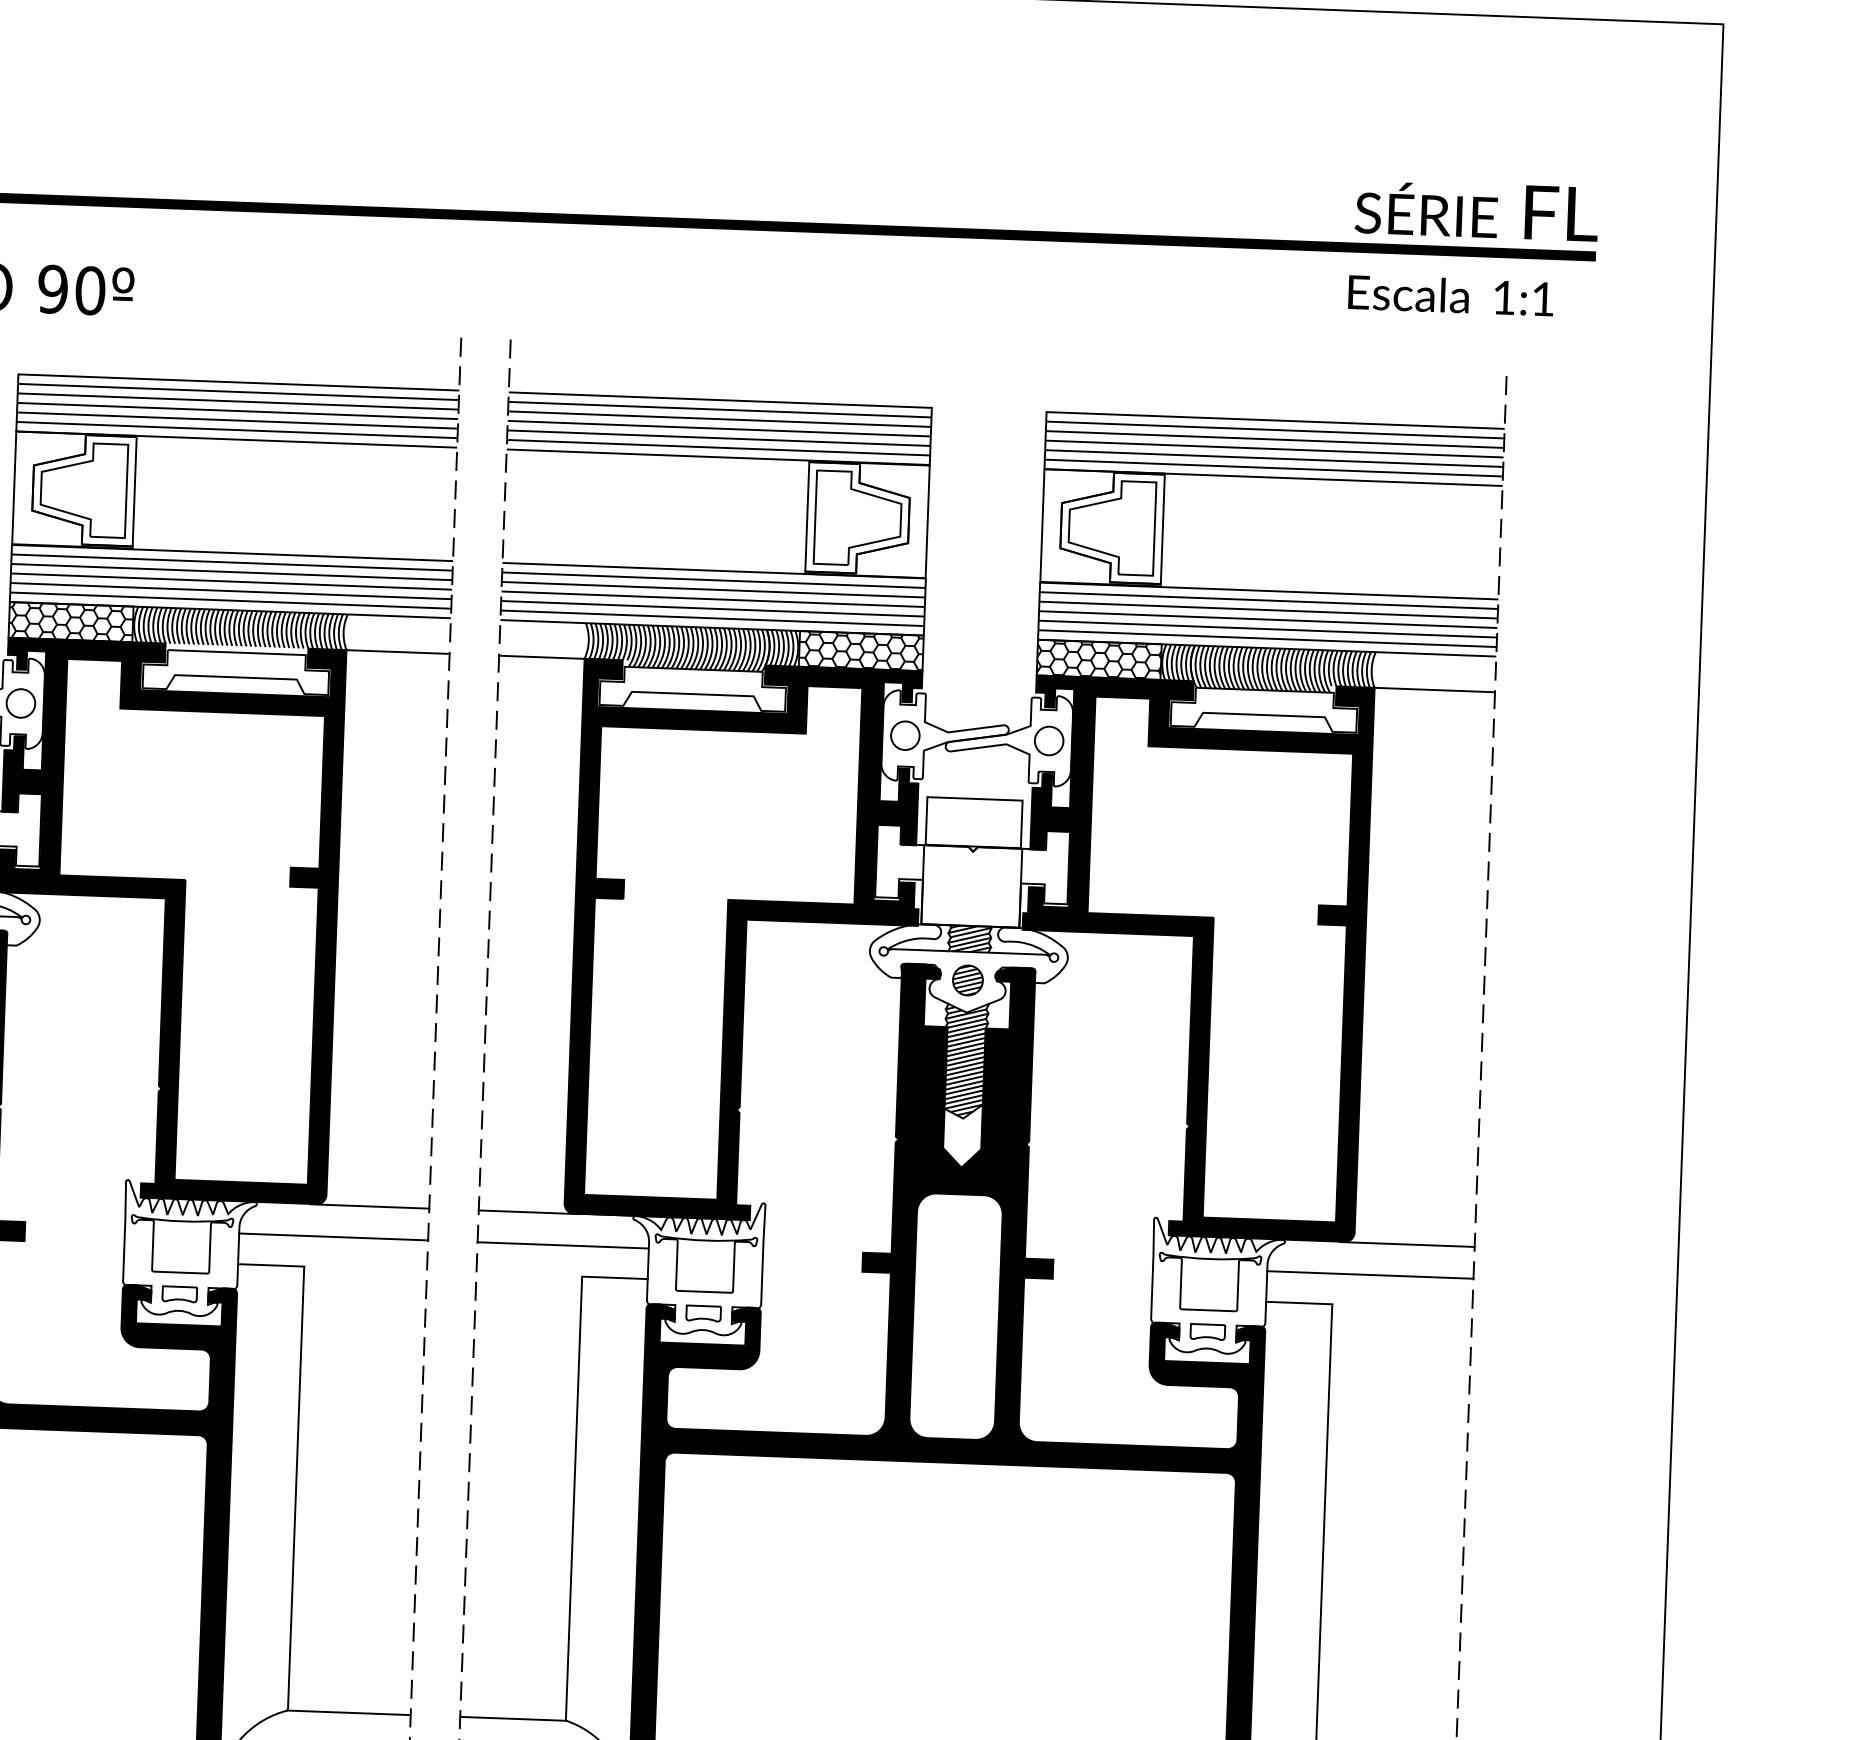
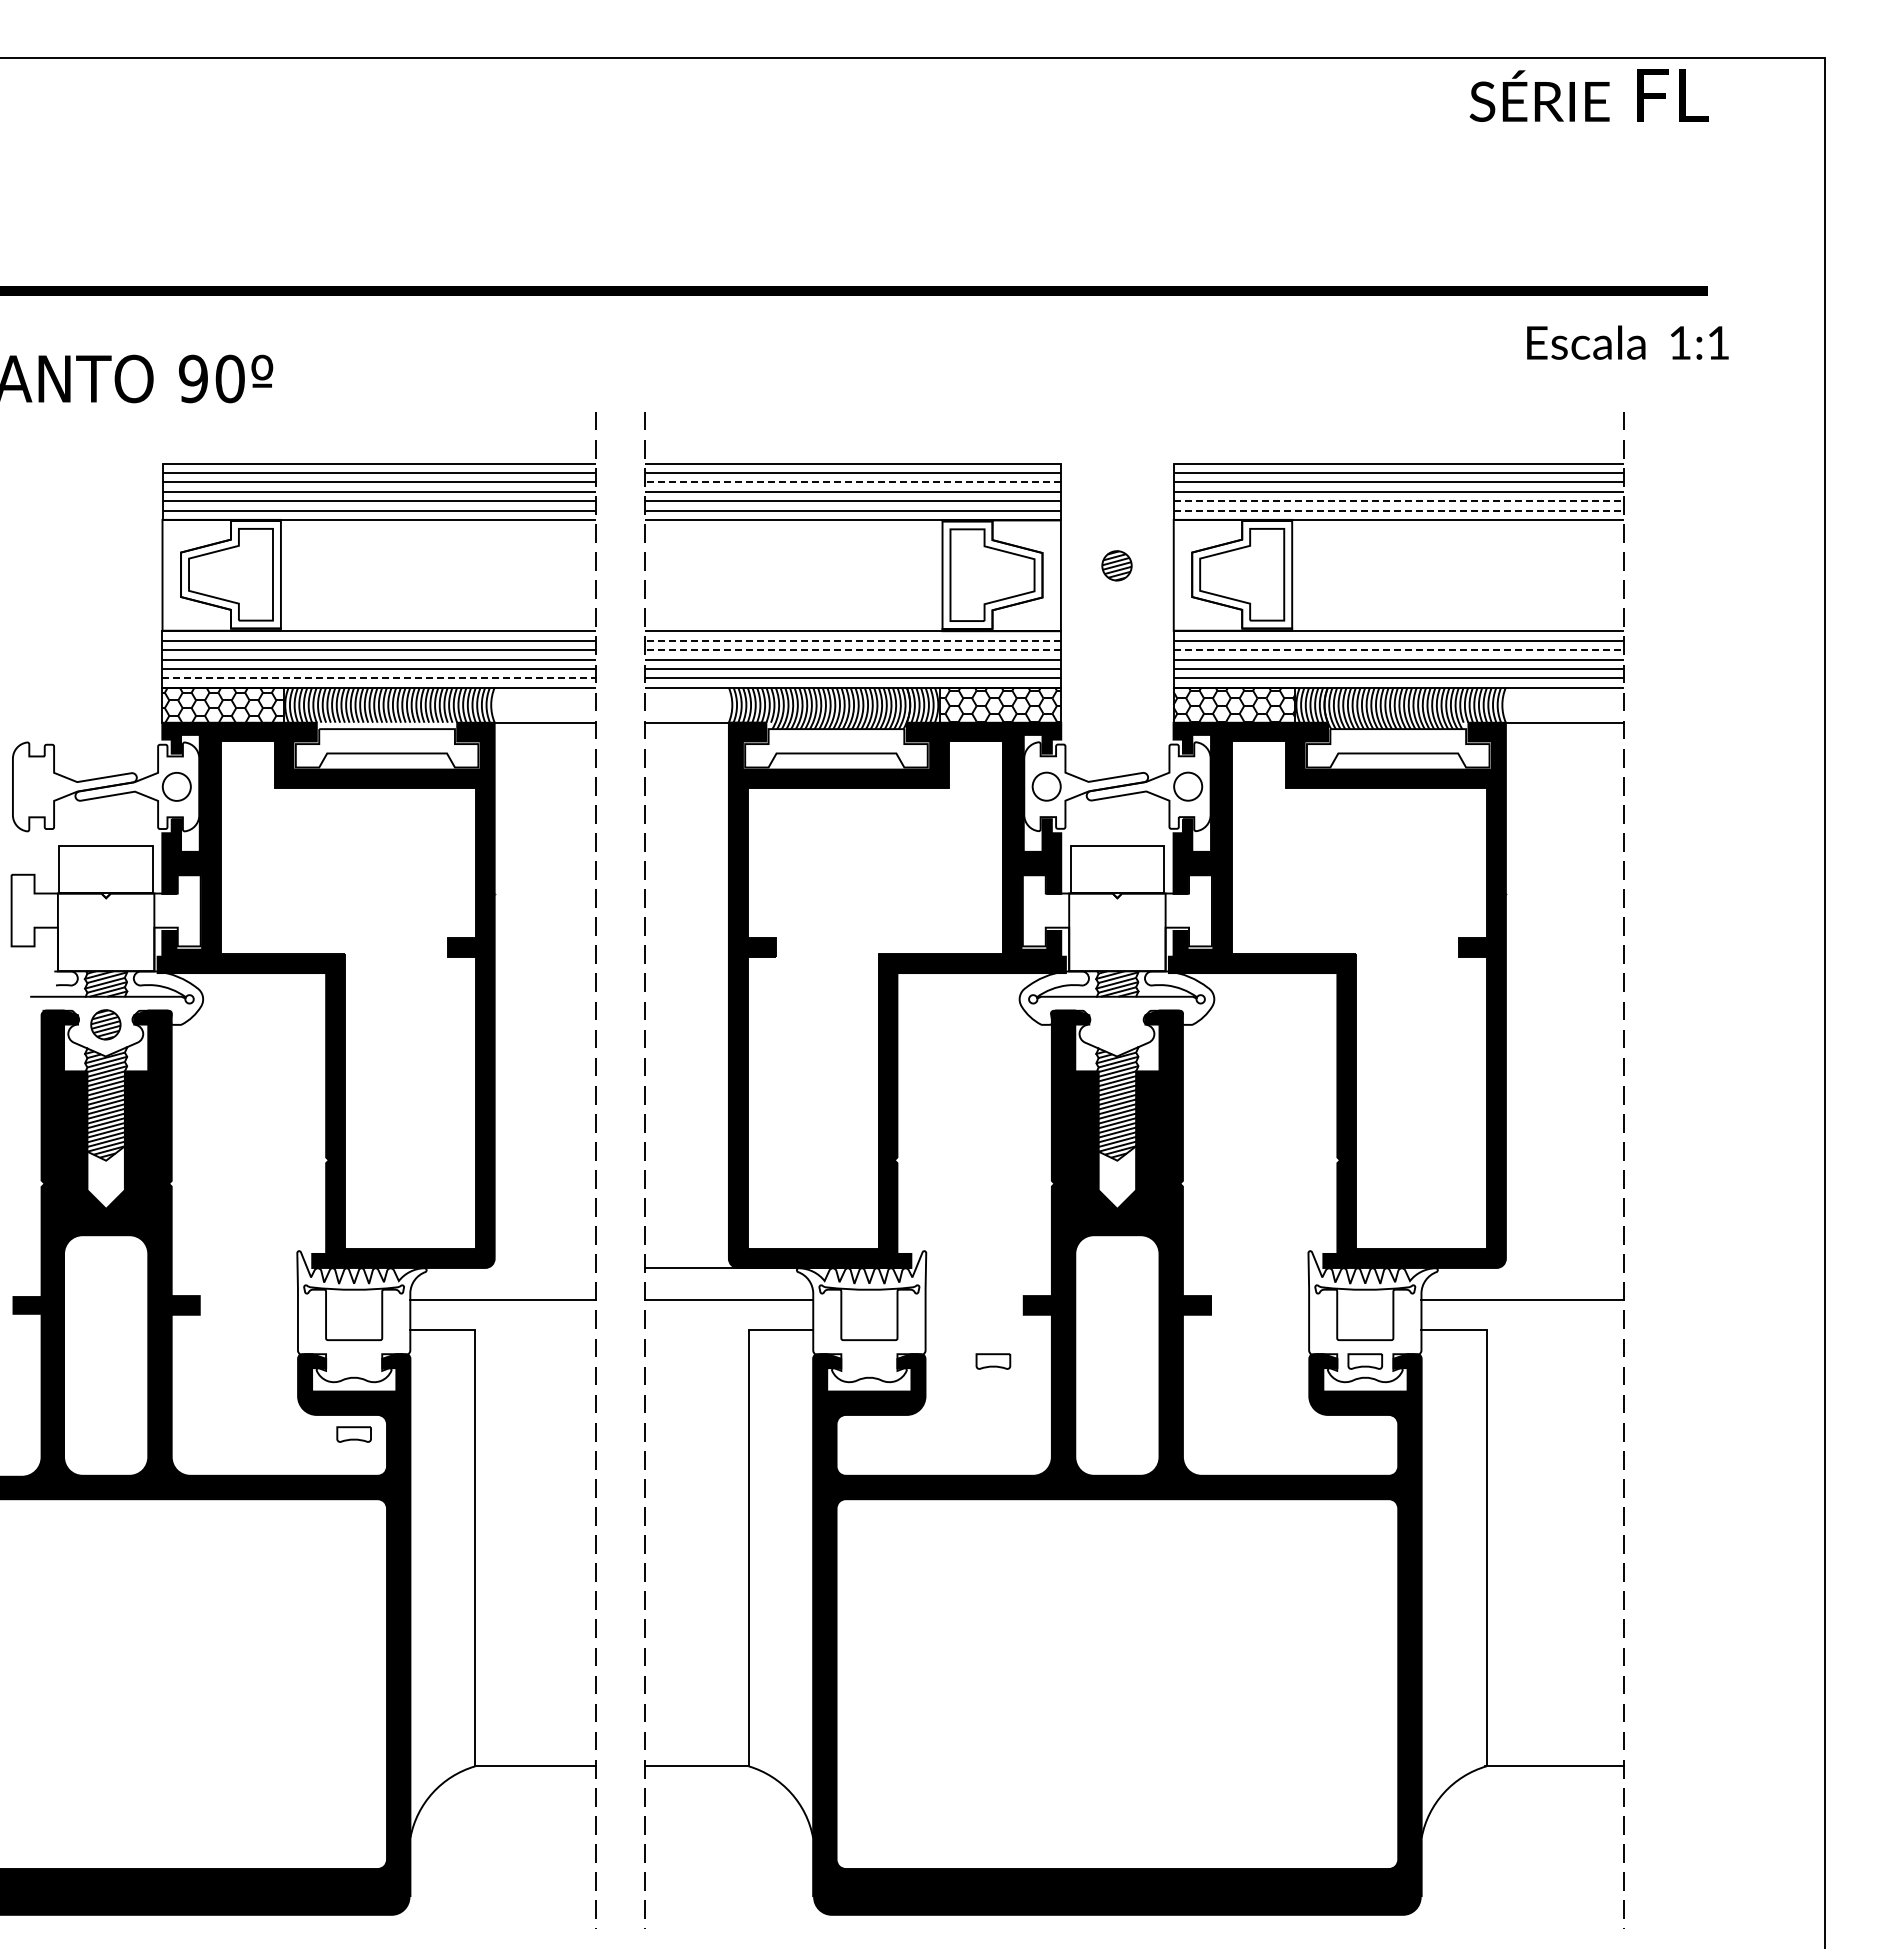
text: (1476, 210) -> (1588, 95), moved
text: (1450, 295) -> (1627, 342), moved
line: (719, 419) -> (852, 482), solid -> dashed
line: (1274, 458) -> (1399, 501), solid -> dashed
line: (1274, 468) -> (1399, 510), solid -> dashed
line: (713, 579) -> (852, 640), solid -> dashed
line: (712, 590) -> (852, 650), solid -> dashed
line: (231, 600) -> (379, 678), solid -> dashed
line: (1269, 610) -> (1399, 650), solid -> dashed
part: (967, 980) -> (1116, 565), moved
line: (369, 1206) -> (537, 1268), removed
line: (1406, 1244) -> (1557, 1268), removed
part: (179, 1294) -> (353, 1434), moved
part: (703, 1313) -> (993, 1361), moved

